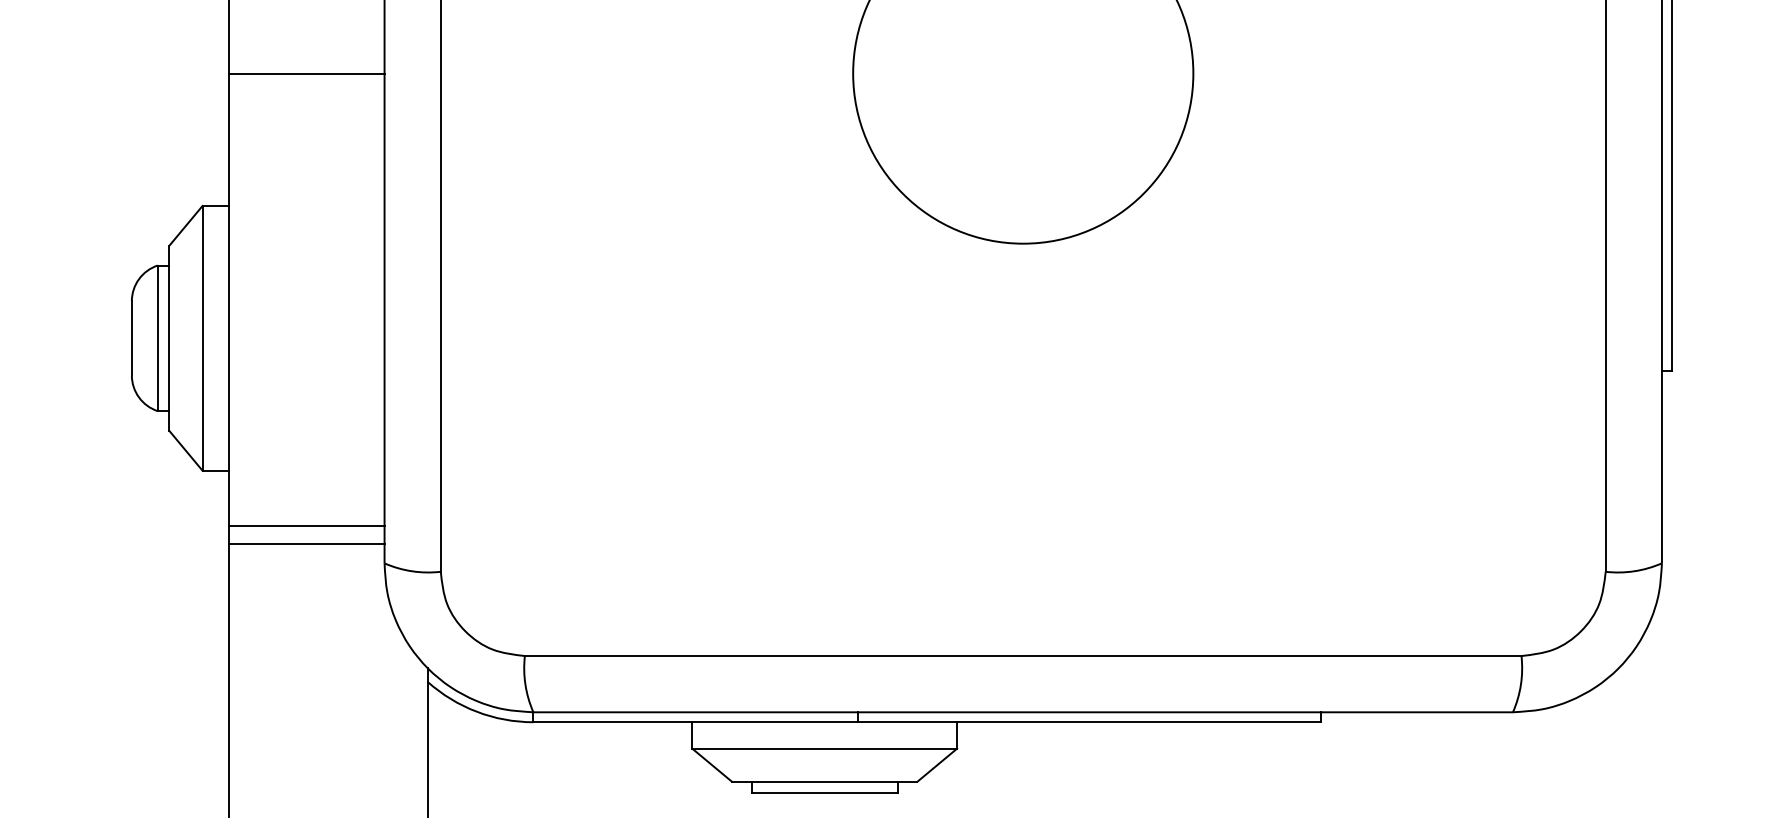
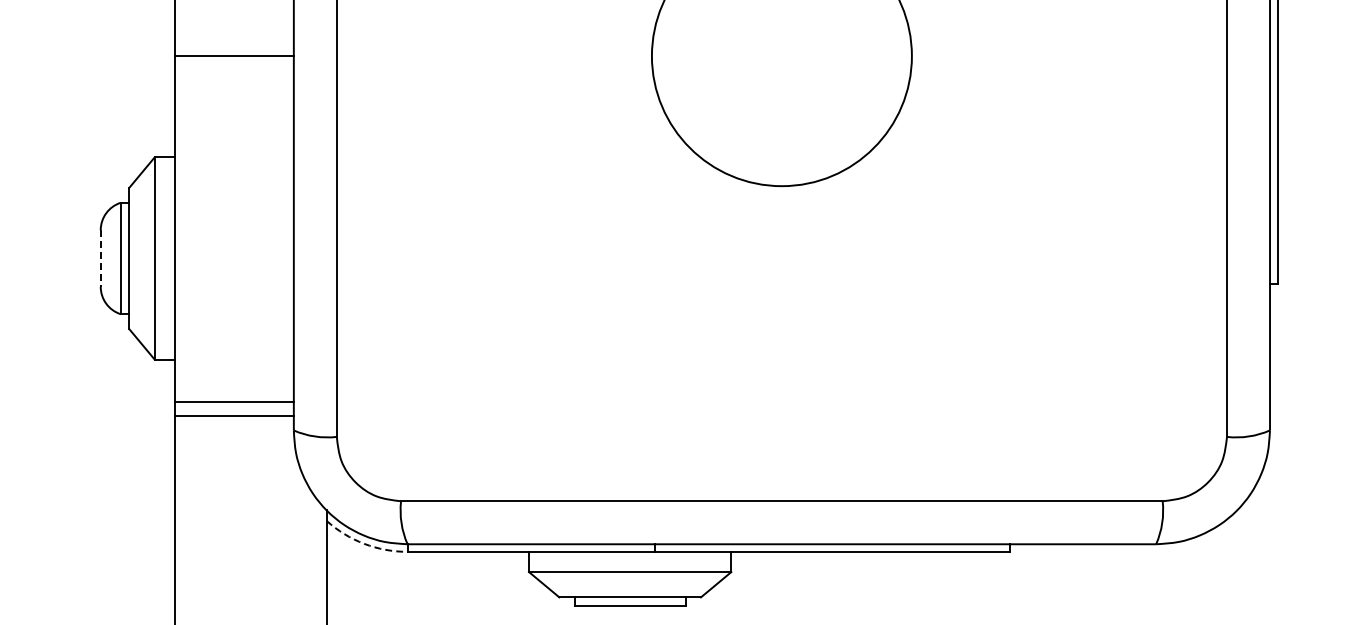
line: (131, 339) -> (100, 259), solid -> dashed
arc: (477, 711) -> (364, 543), solid -> dashed

